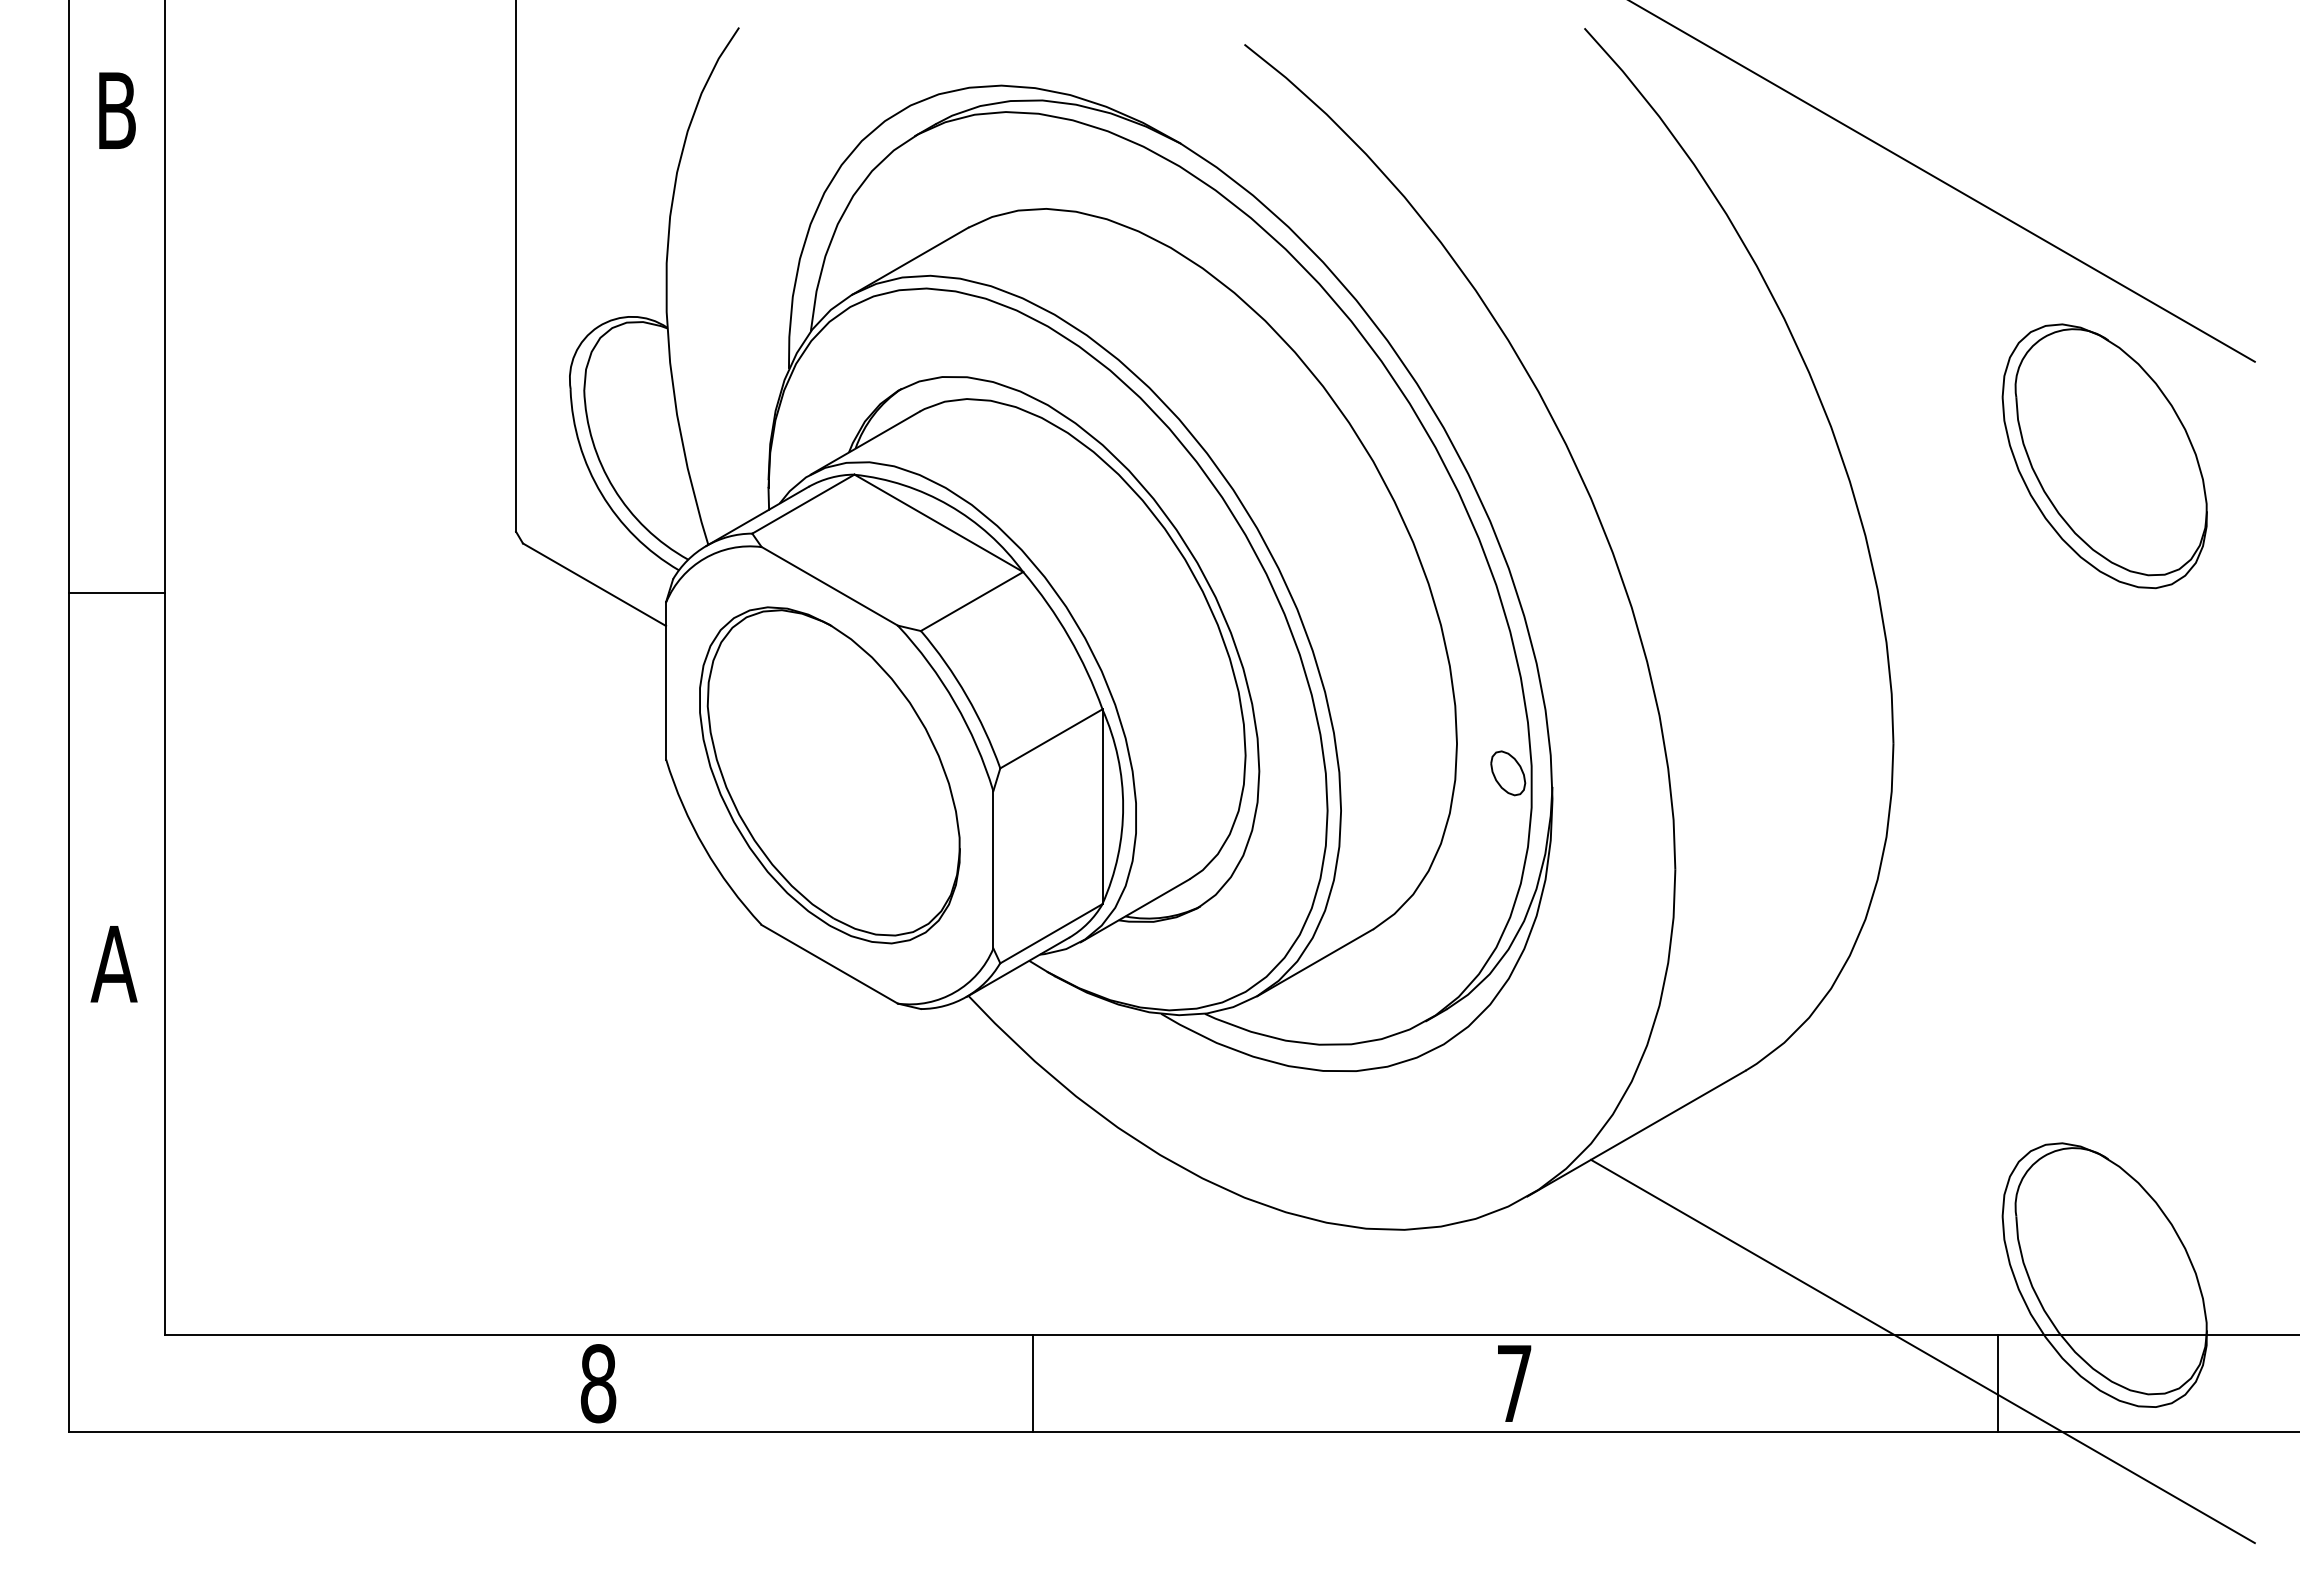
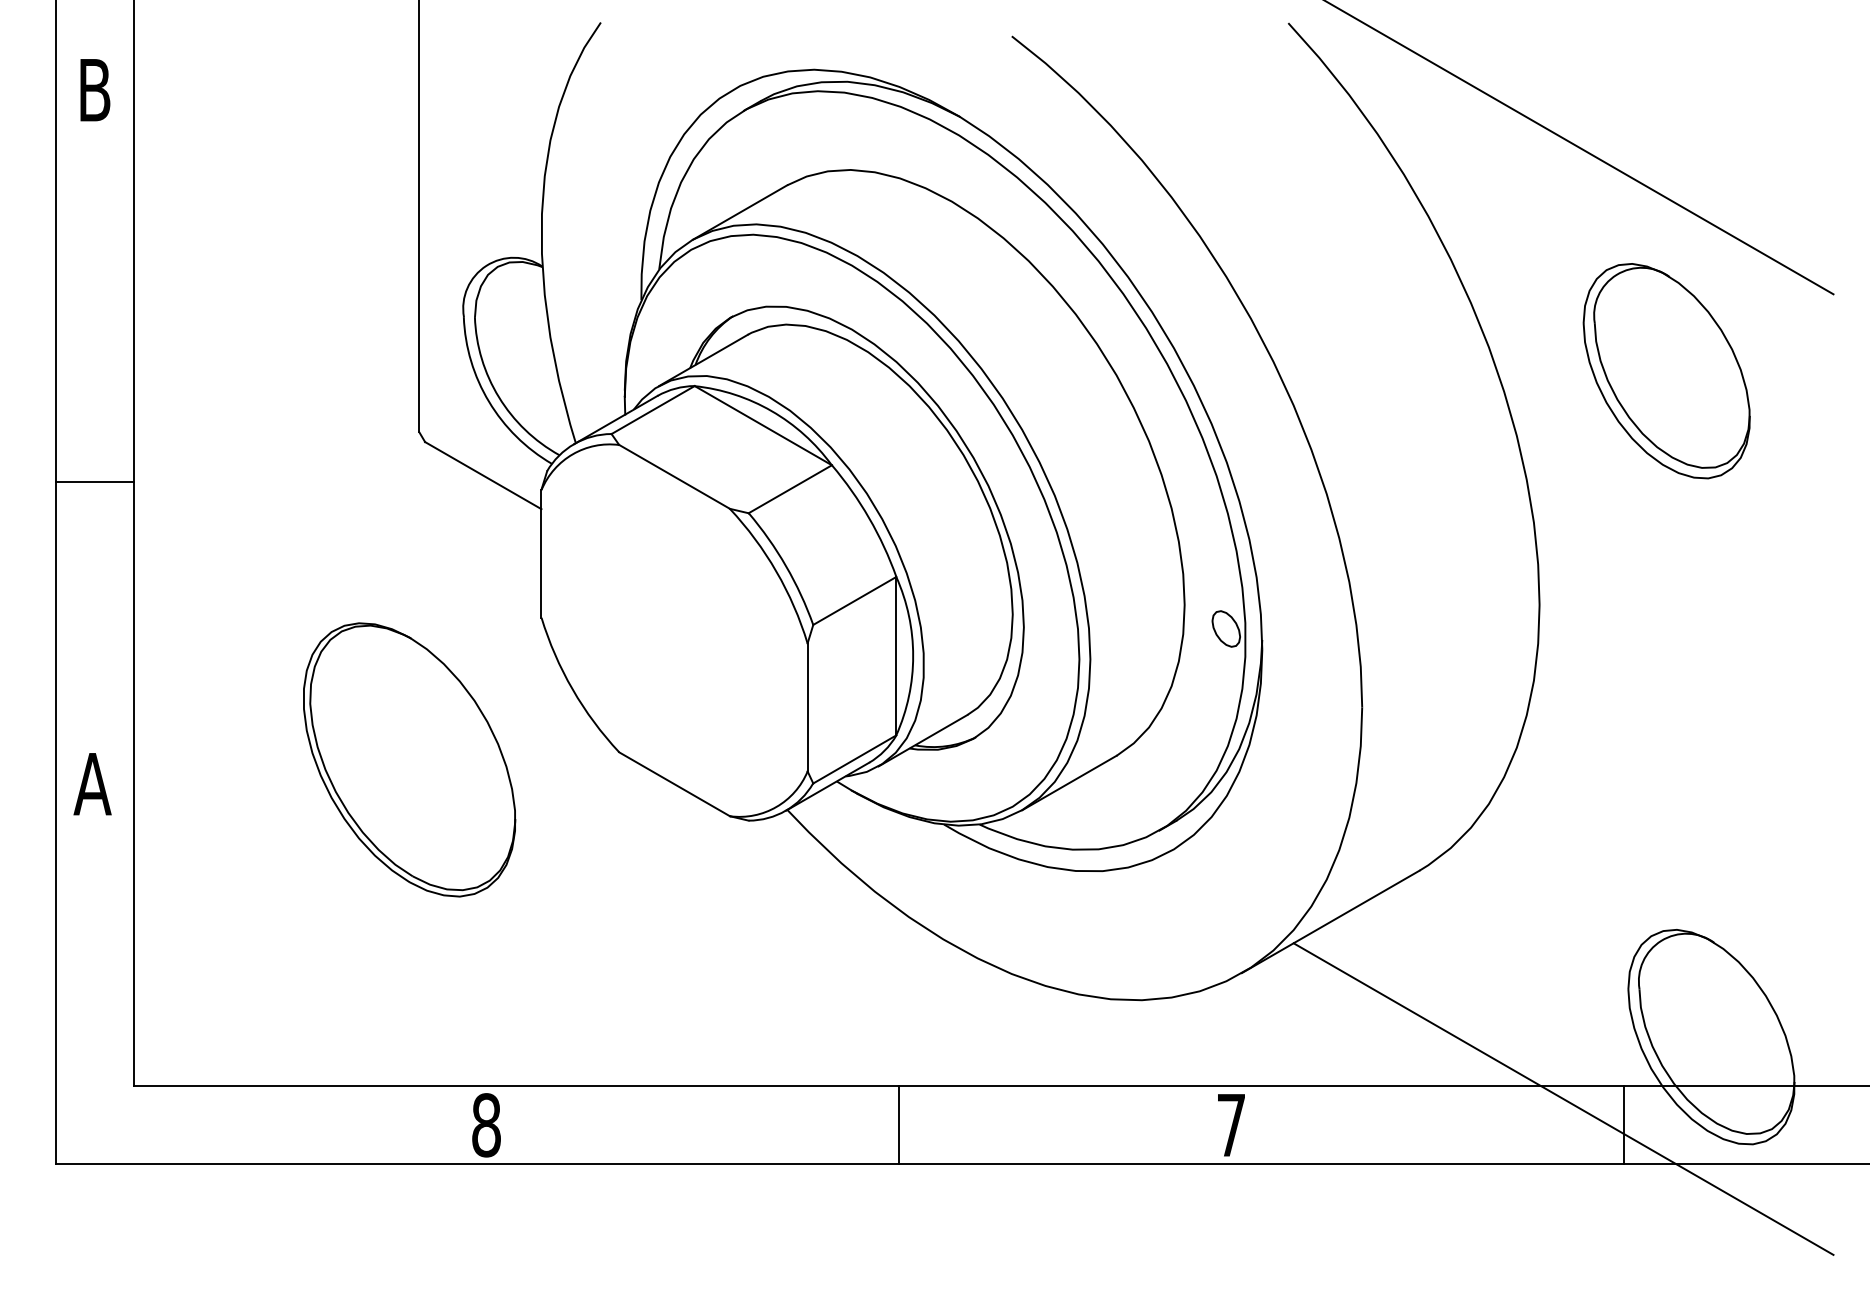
part: (2104, 456) -> (1666, 371), moved
part: (829, 775) -> (409, 760), moved
line: (1033, 1383) -> (898, 1125), moved

